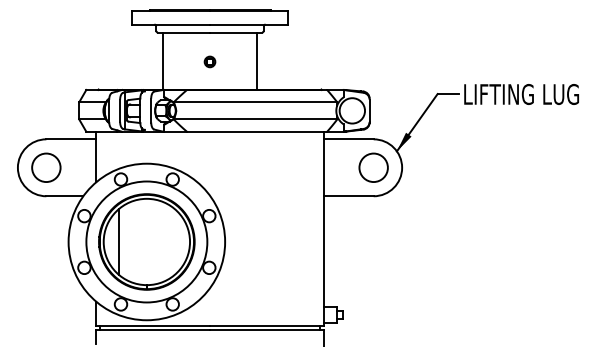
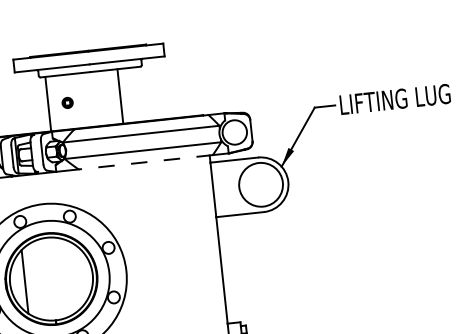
line: (257, 60) -> (120, 95), moved
part: (209, 61) -> (67, 102), moved
line: (256, 131) -> (145, 162), solid -> dashed
circle: (373, 167) -> (260, 184), size x1.6

